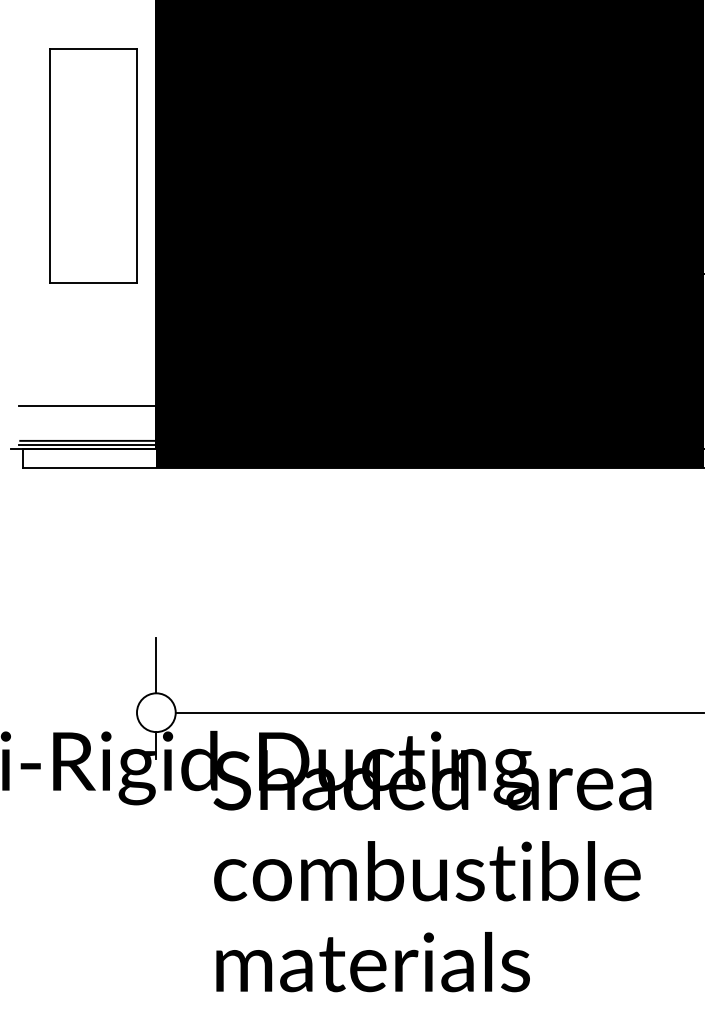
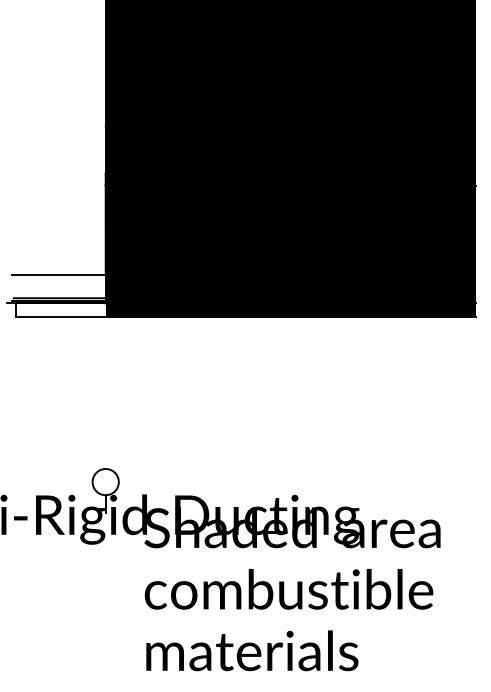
part: (93, 164) -> (63, 111), removed
line: (156, 665) -> (105, 450), removed
line: (439, 713) -> (297, 482), removed

